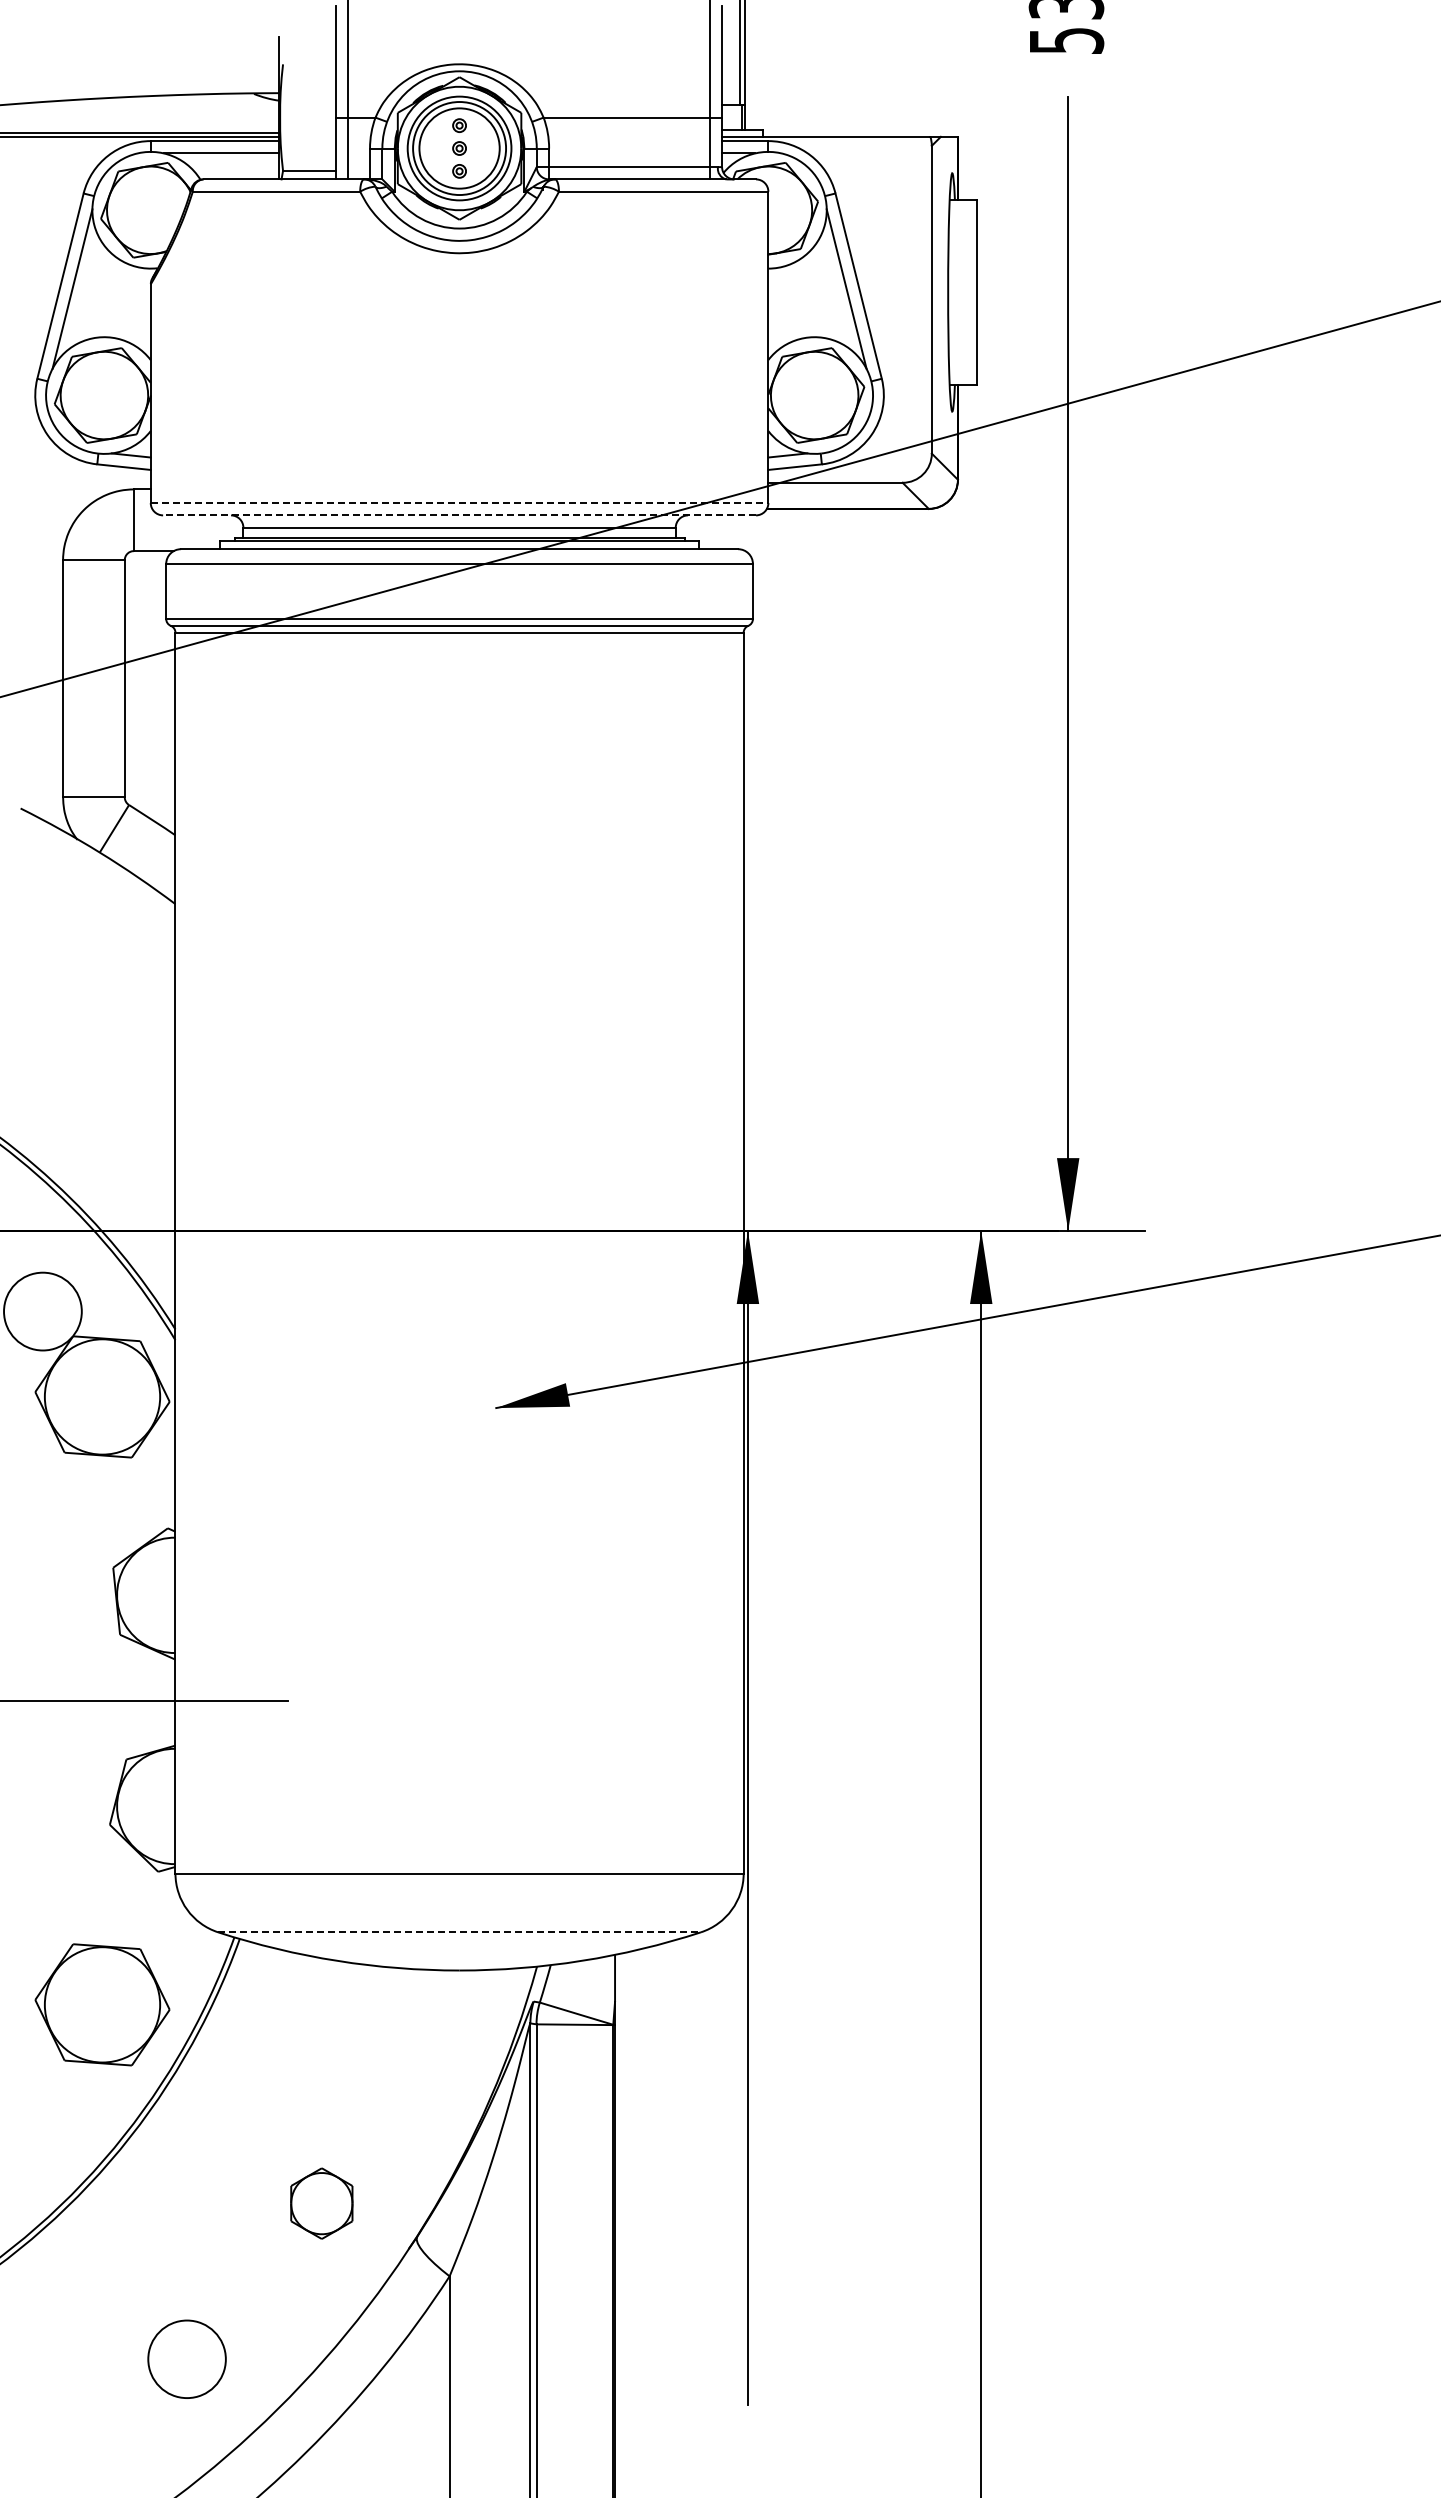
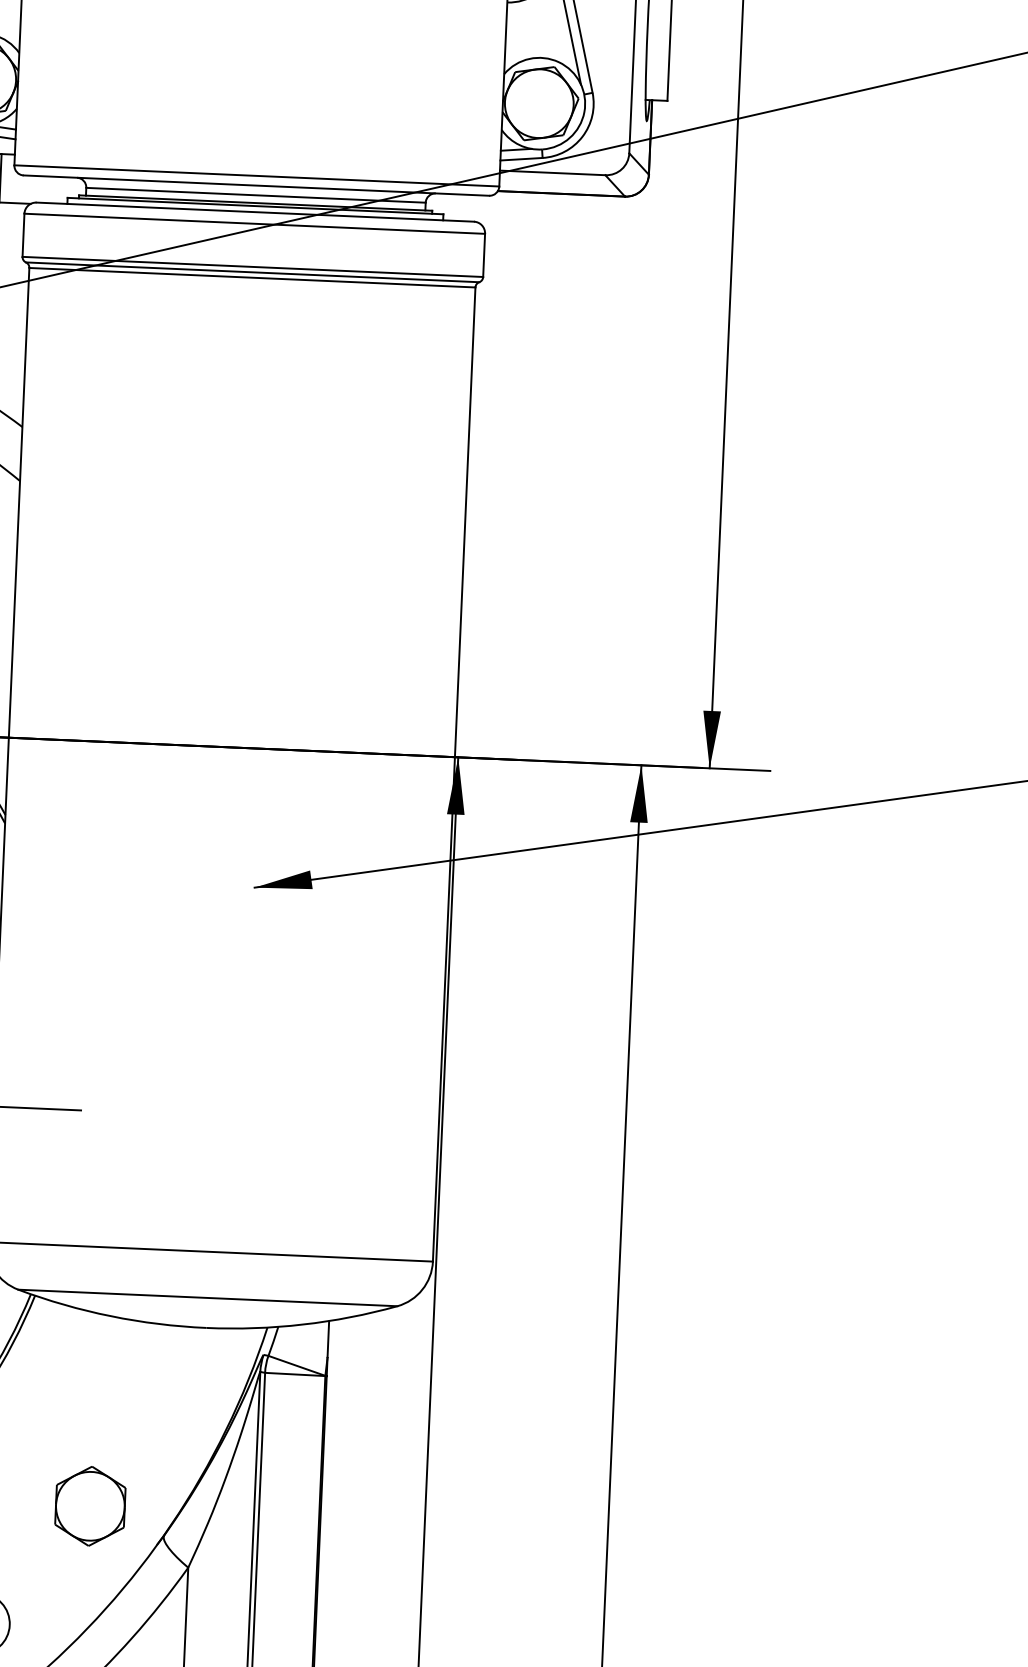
line: (459, 503) -> (256, 176), dashed -> solid
line: (459, 515) -> (256, 185), dashed -> solid
line: (460, 1932) -> (208, 1298), dashed -> solid
part: (321, 2203) -> (90, 1506), size x1.43

